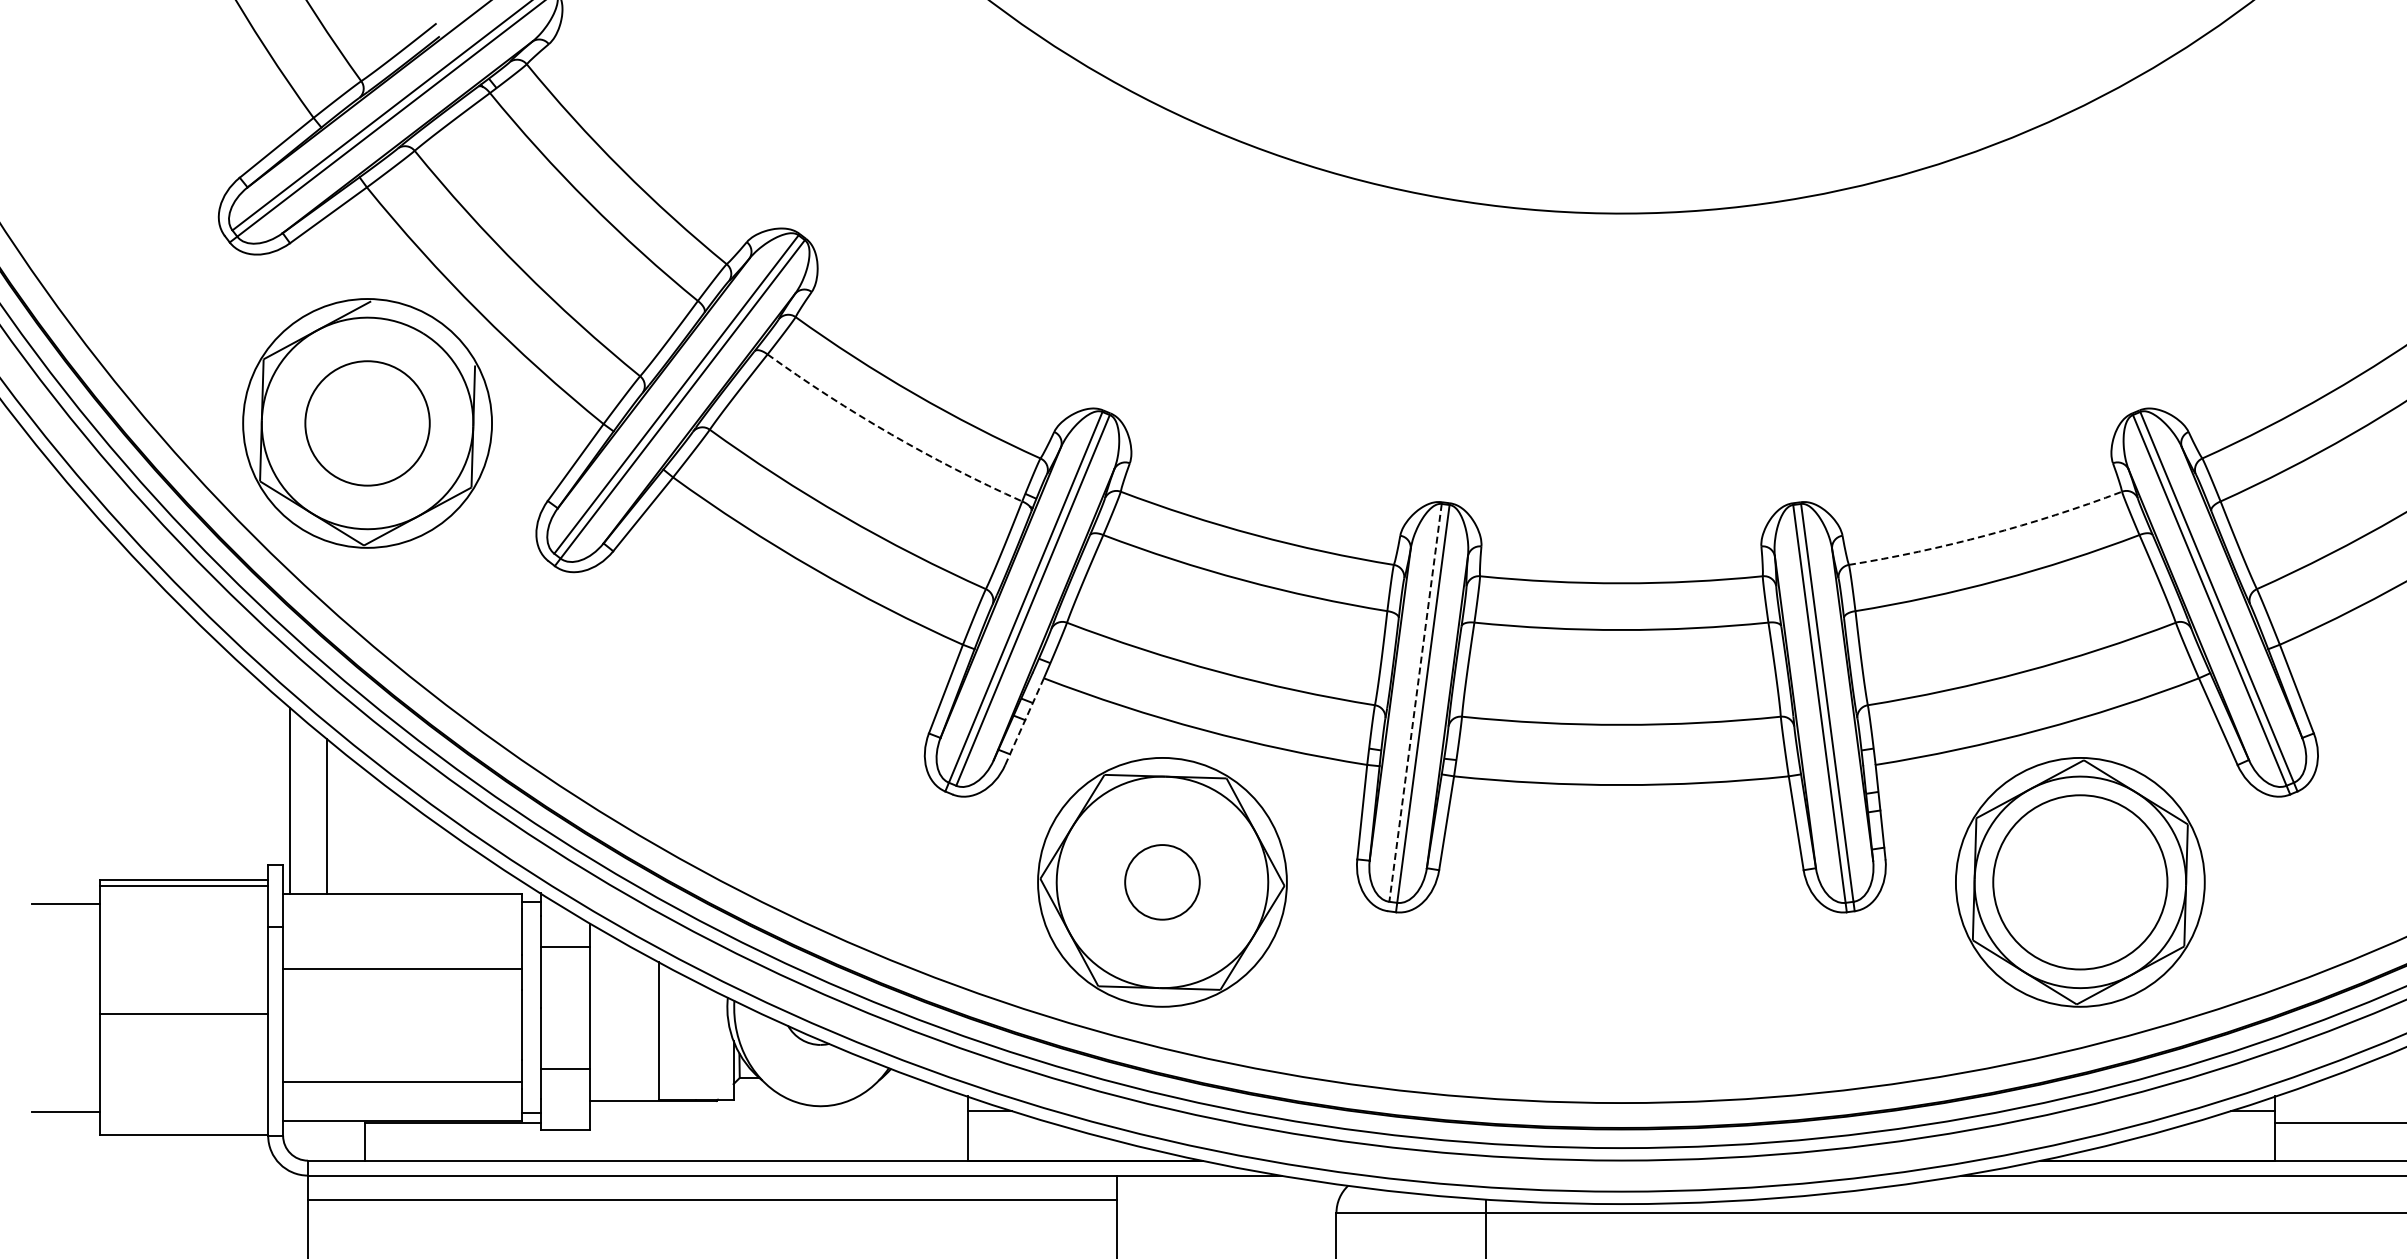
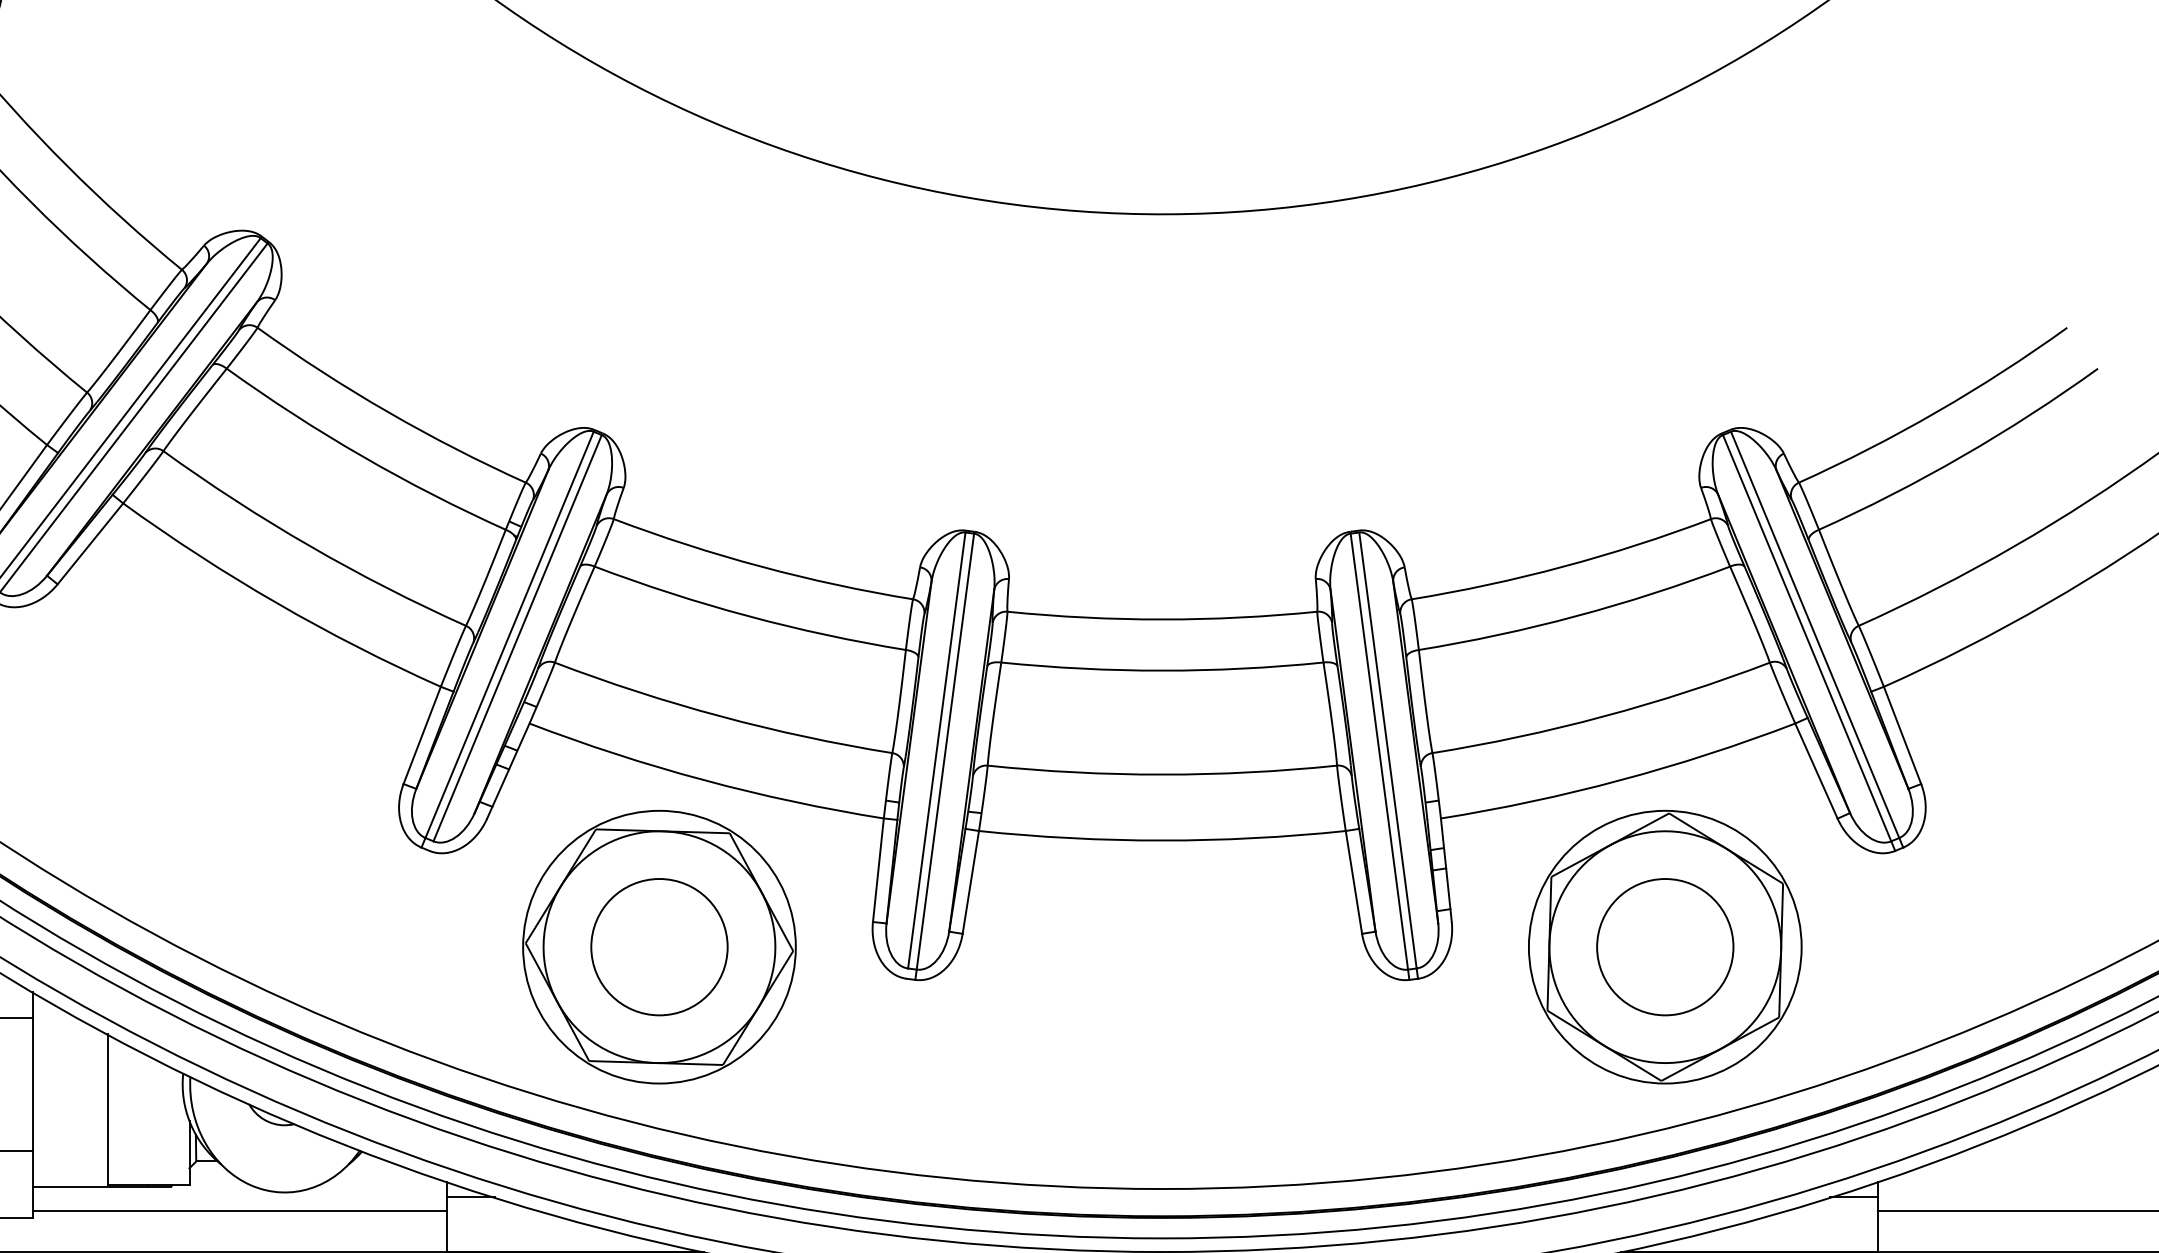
arc: (891, 434) -> (362, 456), dashed -> solid
arc: (1987, 535) -> (1563, 567), dashed -> solid
line: (1415, 702) -> (936, 750), dashed -> solid
line: (1024, 721) -> (508, 770), dashed -> solid
circle: (1162, 882) -> (659, 947), size x1.67
circle: (2080, 882) -> (1665, 947), size x0.71
line: (779, 1123) -> (239, 1211), added

